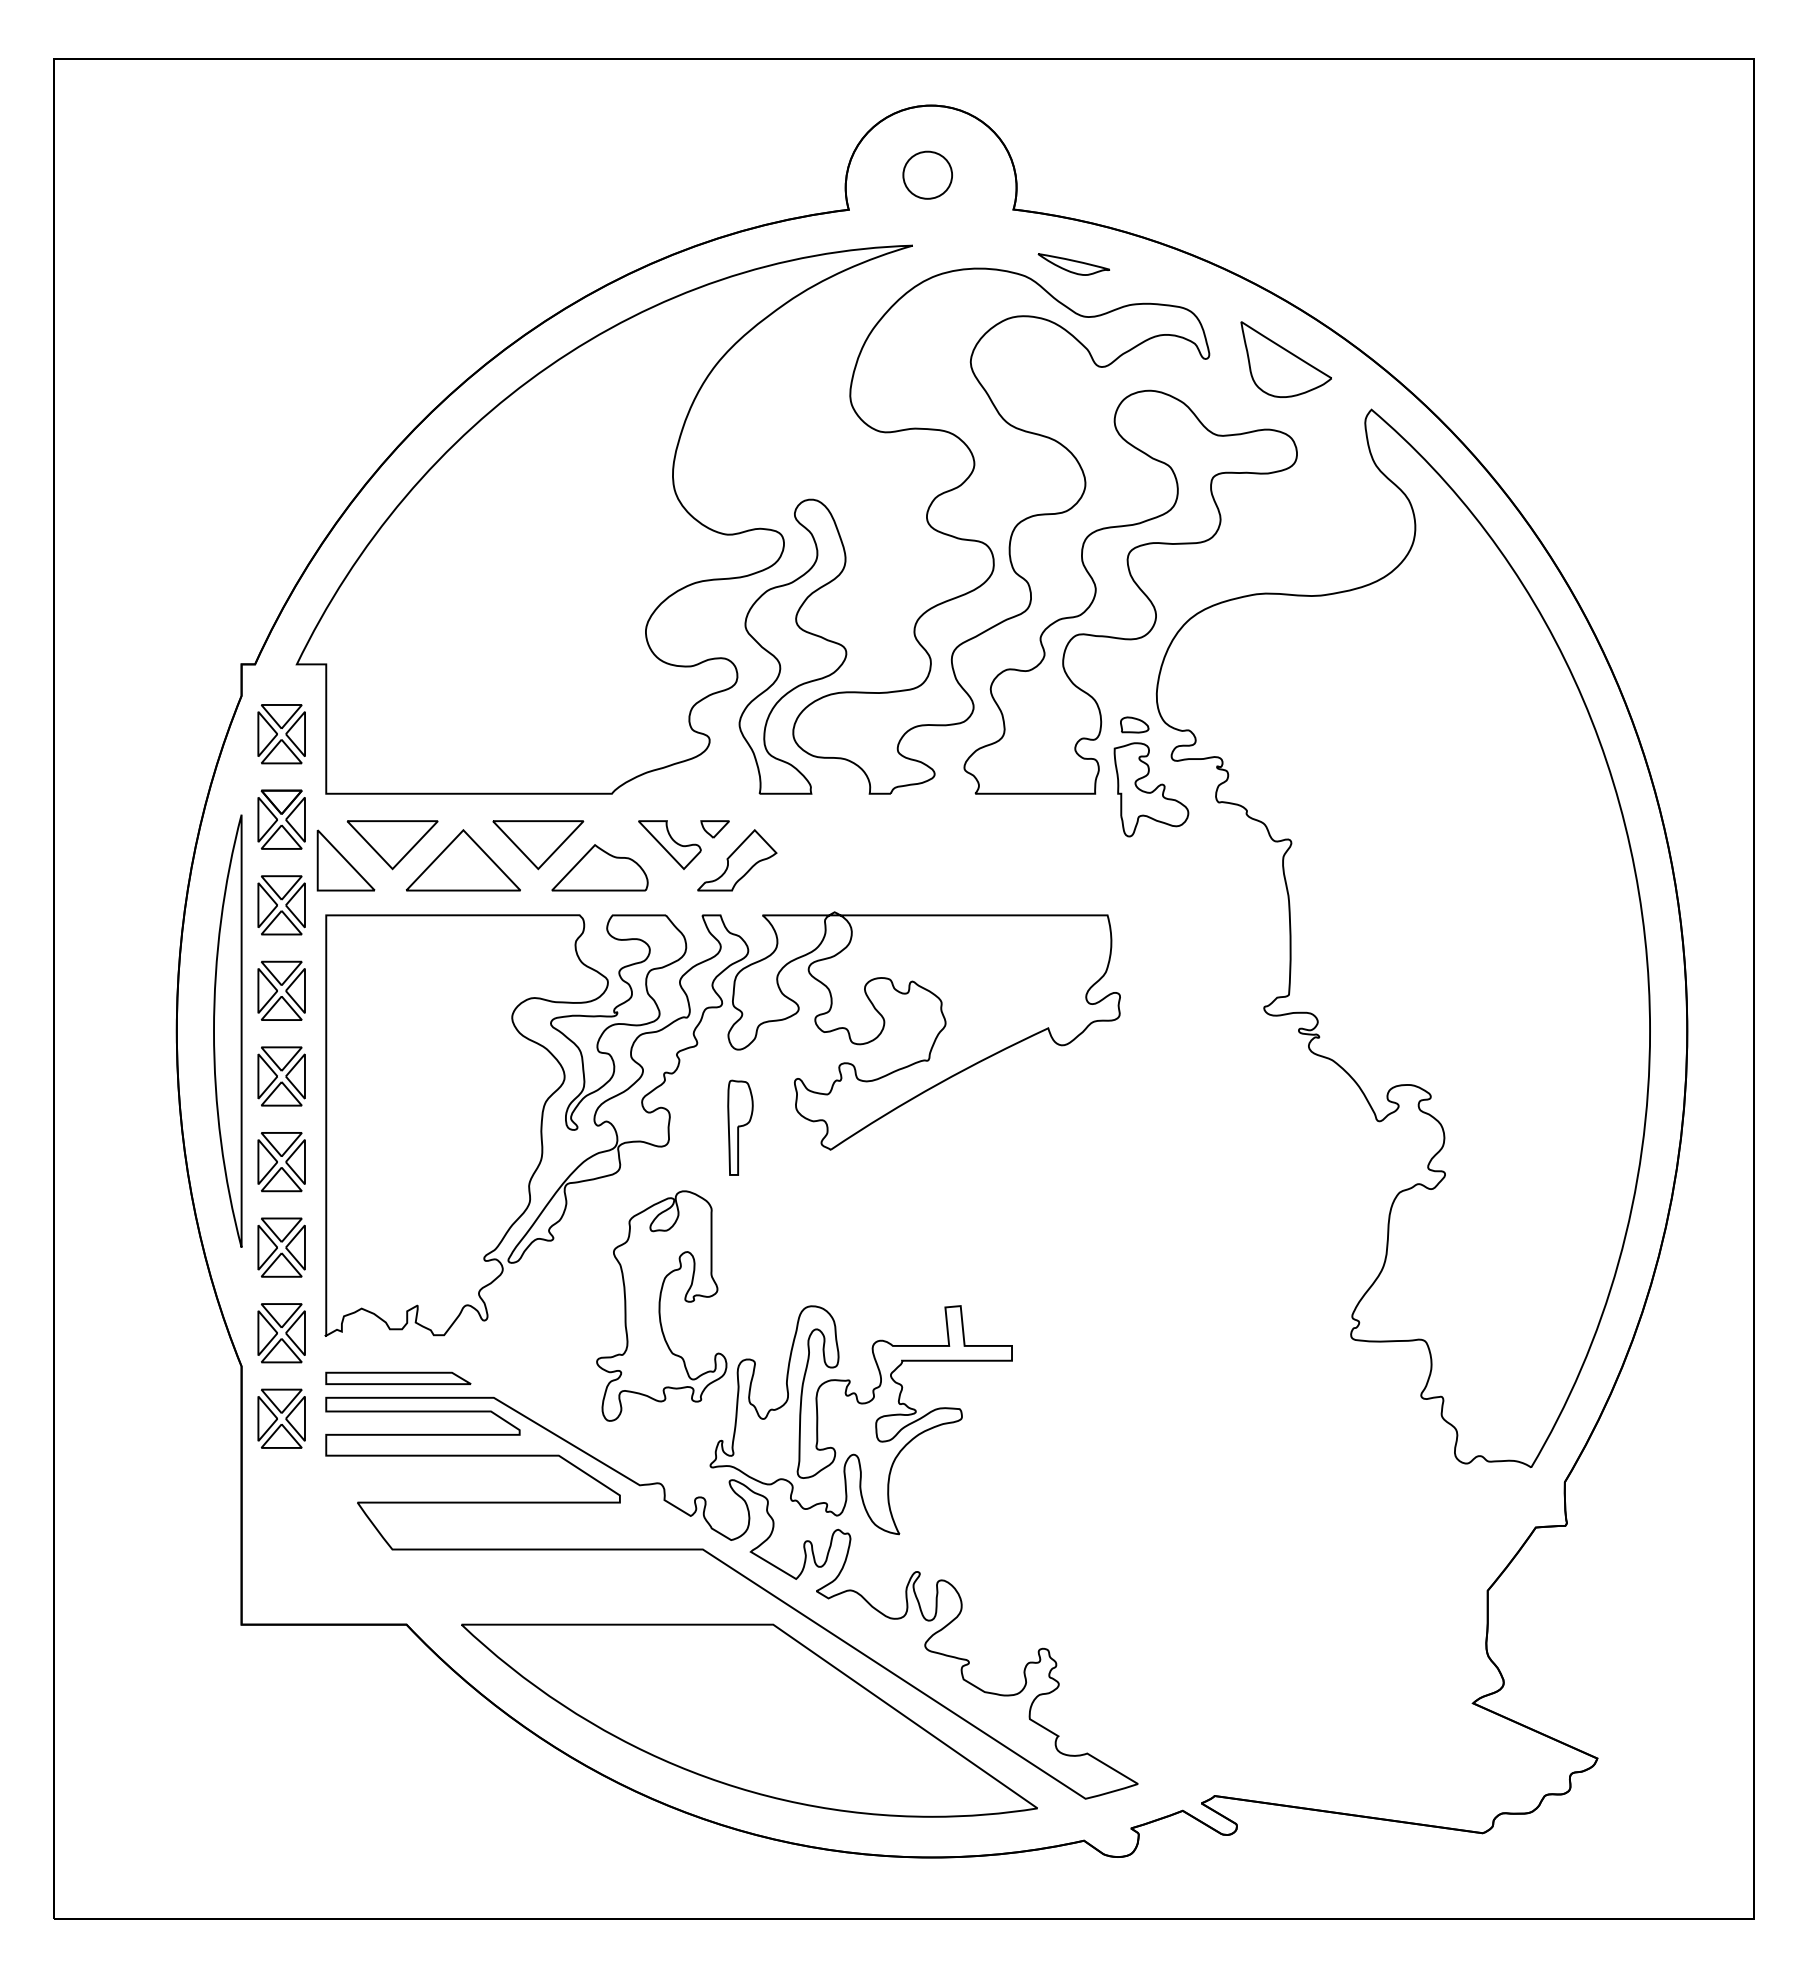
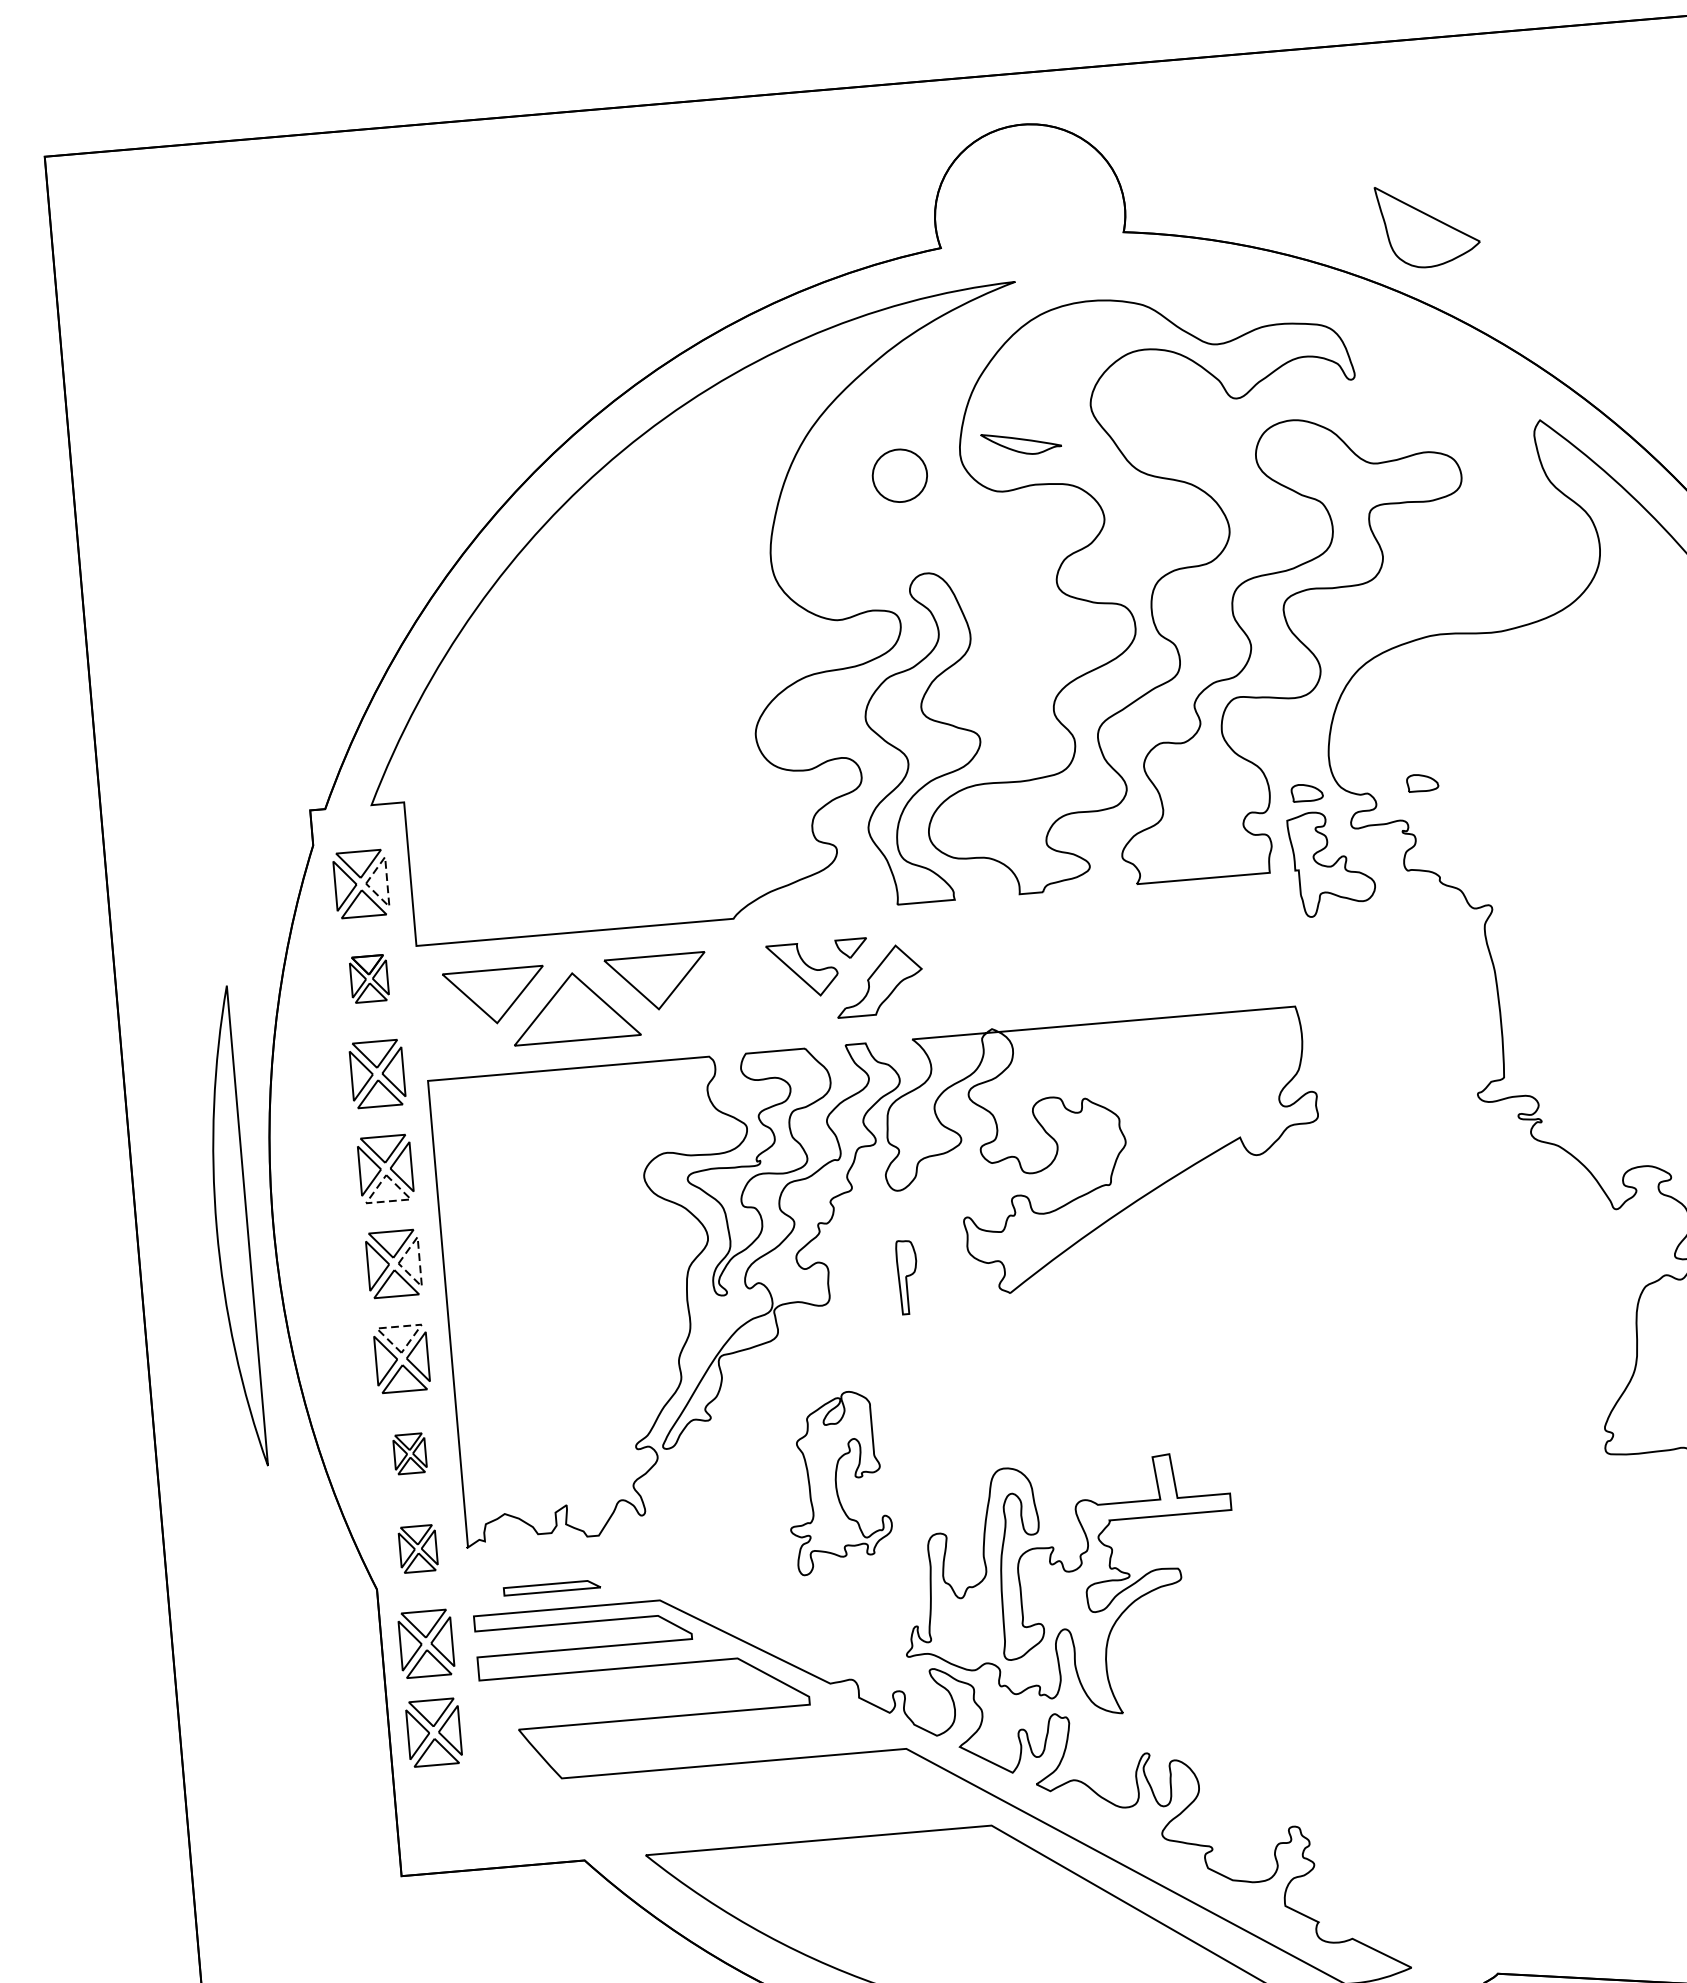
part: (927, 174) -> (899, 474), moved
part: (1073, 264) -> (1020, 443), moved
part: (1285, 359) -> (1427, 225), moved
part: (1238, 724) -> (1422, 782), added
line: (305, 734) -> (387, 882), solid -> dashed
part: (281, 819) -> (369, 978), size x0.7
part: (345, 860) -> (444, 1018), removed
part: (599, 867) -> (726, 1001), removed
line: (281, 1020) -> (388, 1201), solid -> dashed
part: (227, 1030) -> (231, 1226), moved
line: (304, 1077) -> (419, 1262), solid -> dashed
part: (740, 1127) -> (907, 1276), size x0.7
line: (282, 1132) -> (400, 1326), solid -> dashed
part: (281, 1247) -> (409, 1453), size x0.6
part: (661, 1305) -> (837, 1482), size x0.7
part: (281, 1333) -> (418, 1549), size x0.7
part: (398, 1377) -> (552, 1586), size x0.6
part: (281, 1498) -> (433, 1732), added

